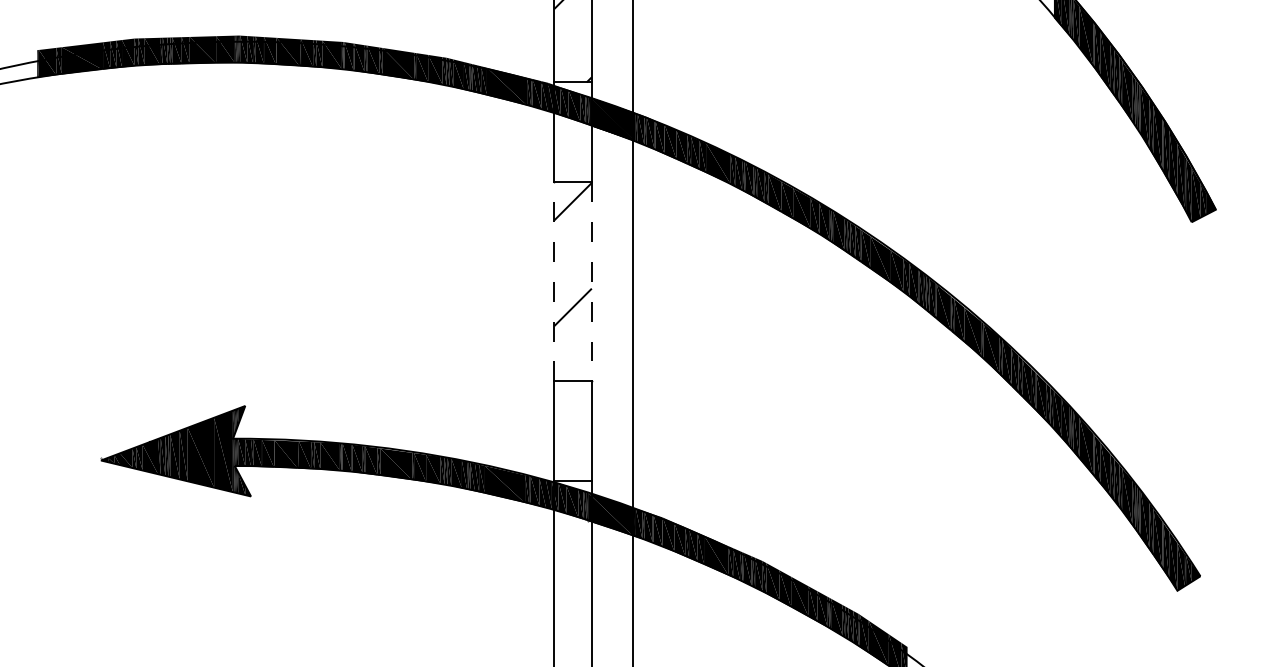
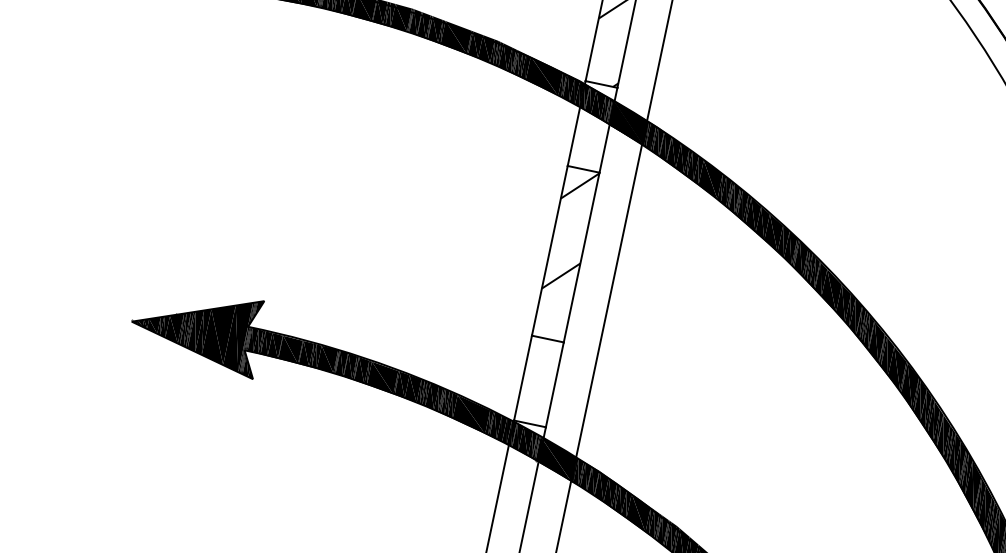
line: (554, 281) -> (549, 250), dashed -> solid
line: (591, 281) -> (581, 257), dashed -> solid

